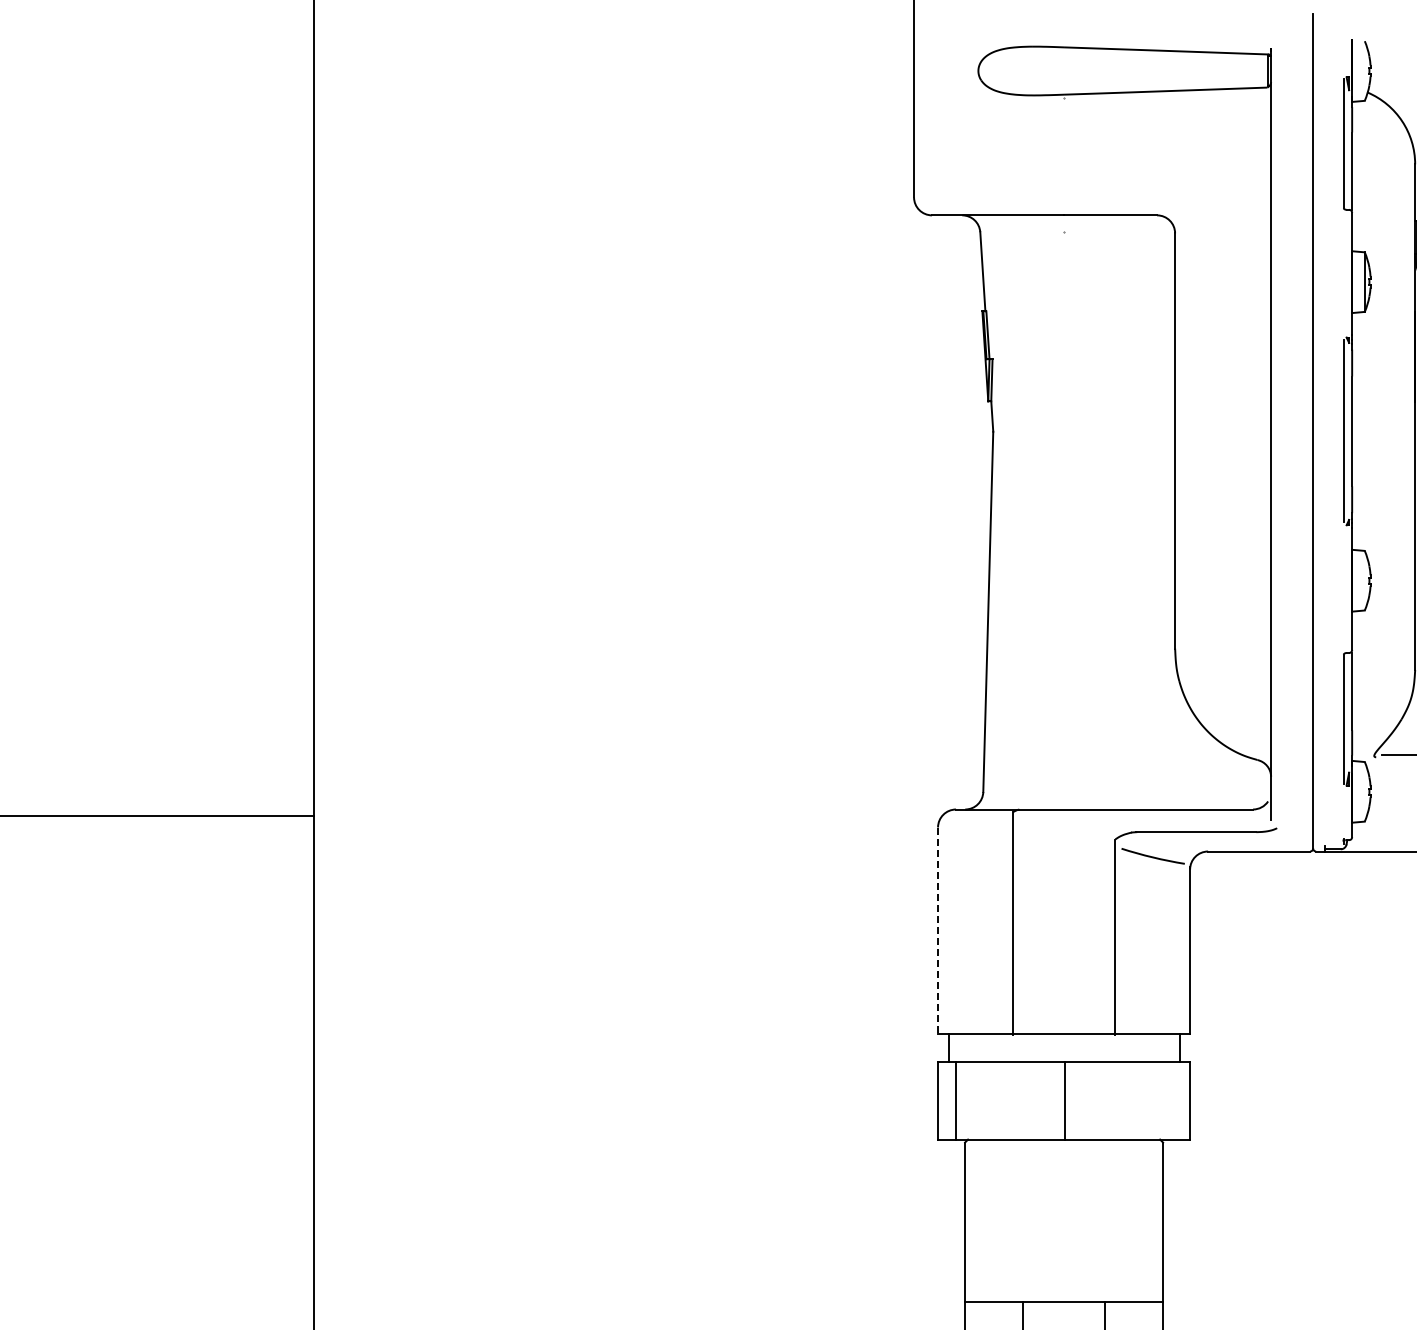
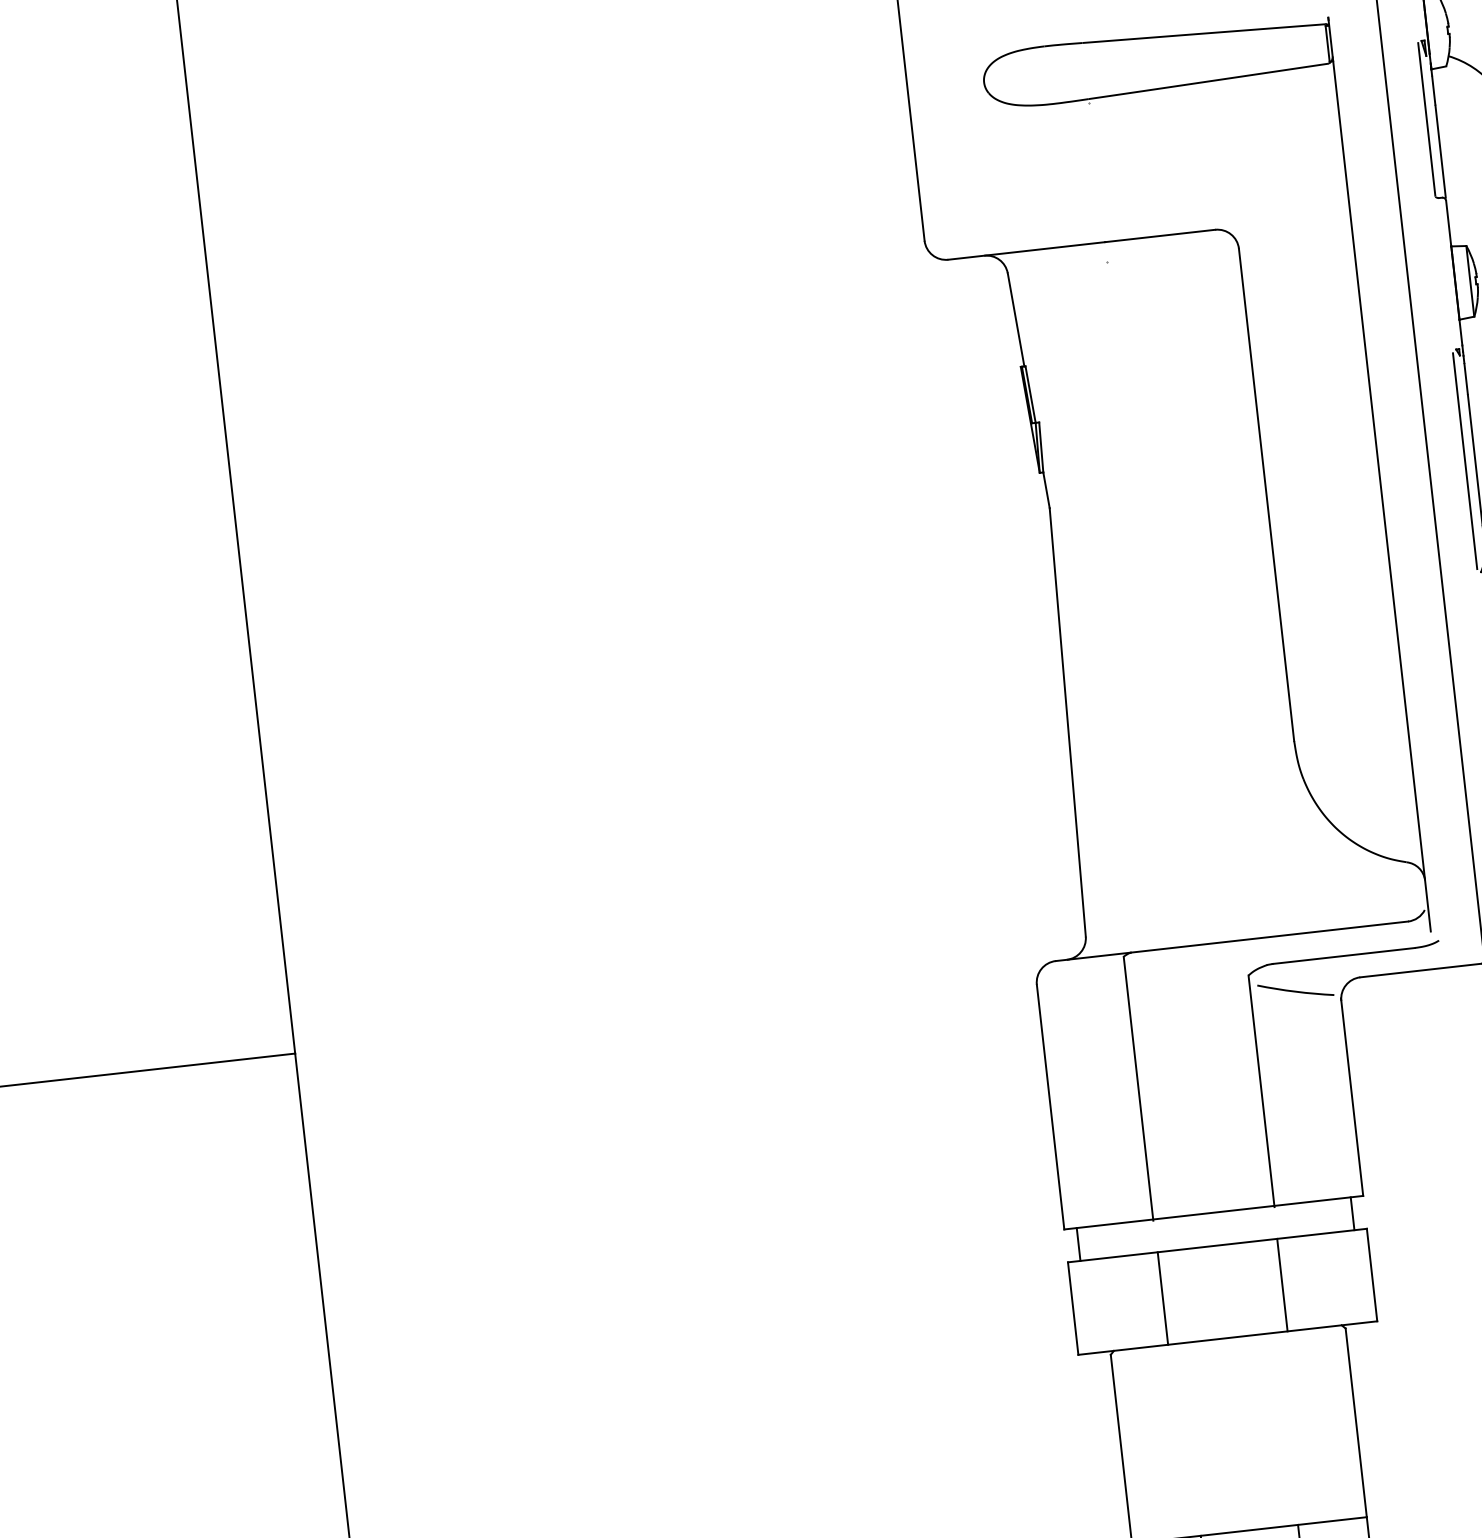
line: (938, 931) -> (1051, 1108), dashed -> solid
line: (955, 1100) -> (1162, 1298), moved
line: (1064, 1100) -> (1282, 1285), moved

